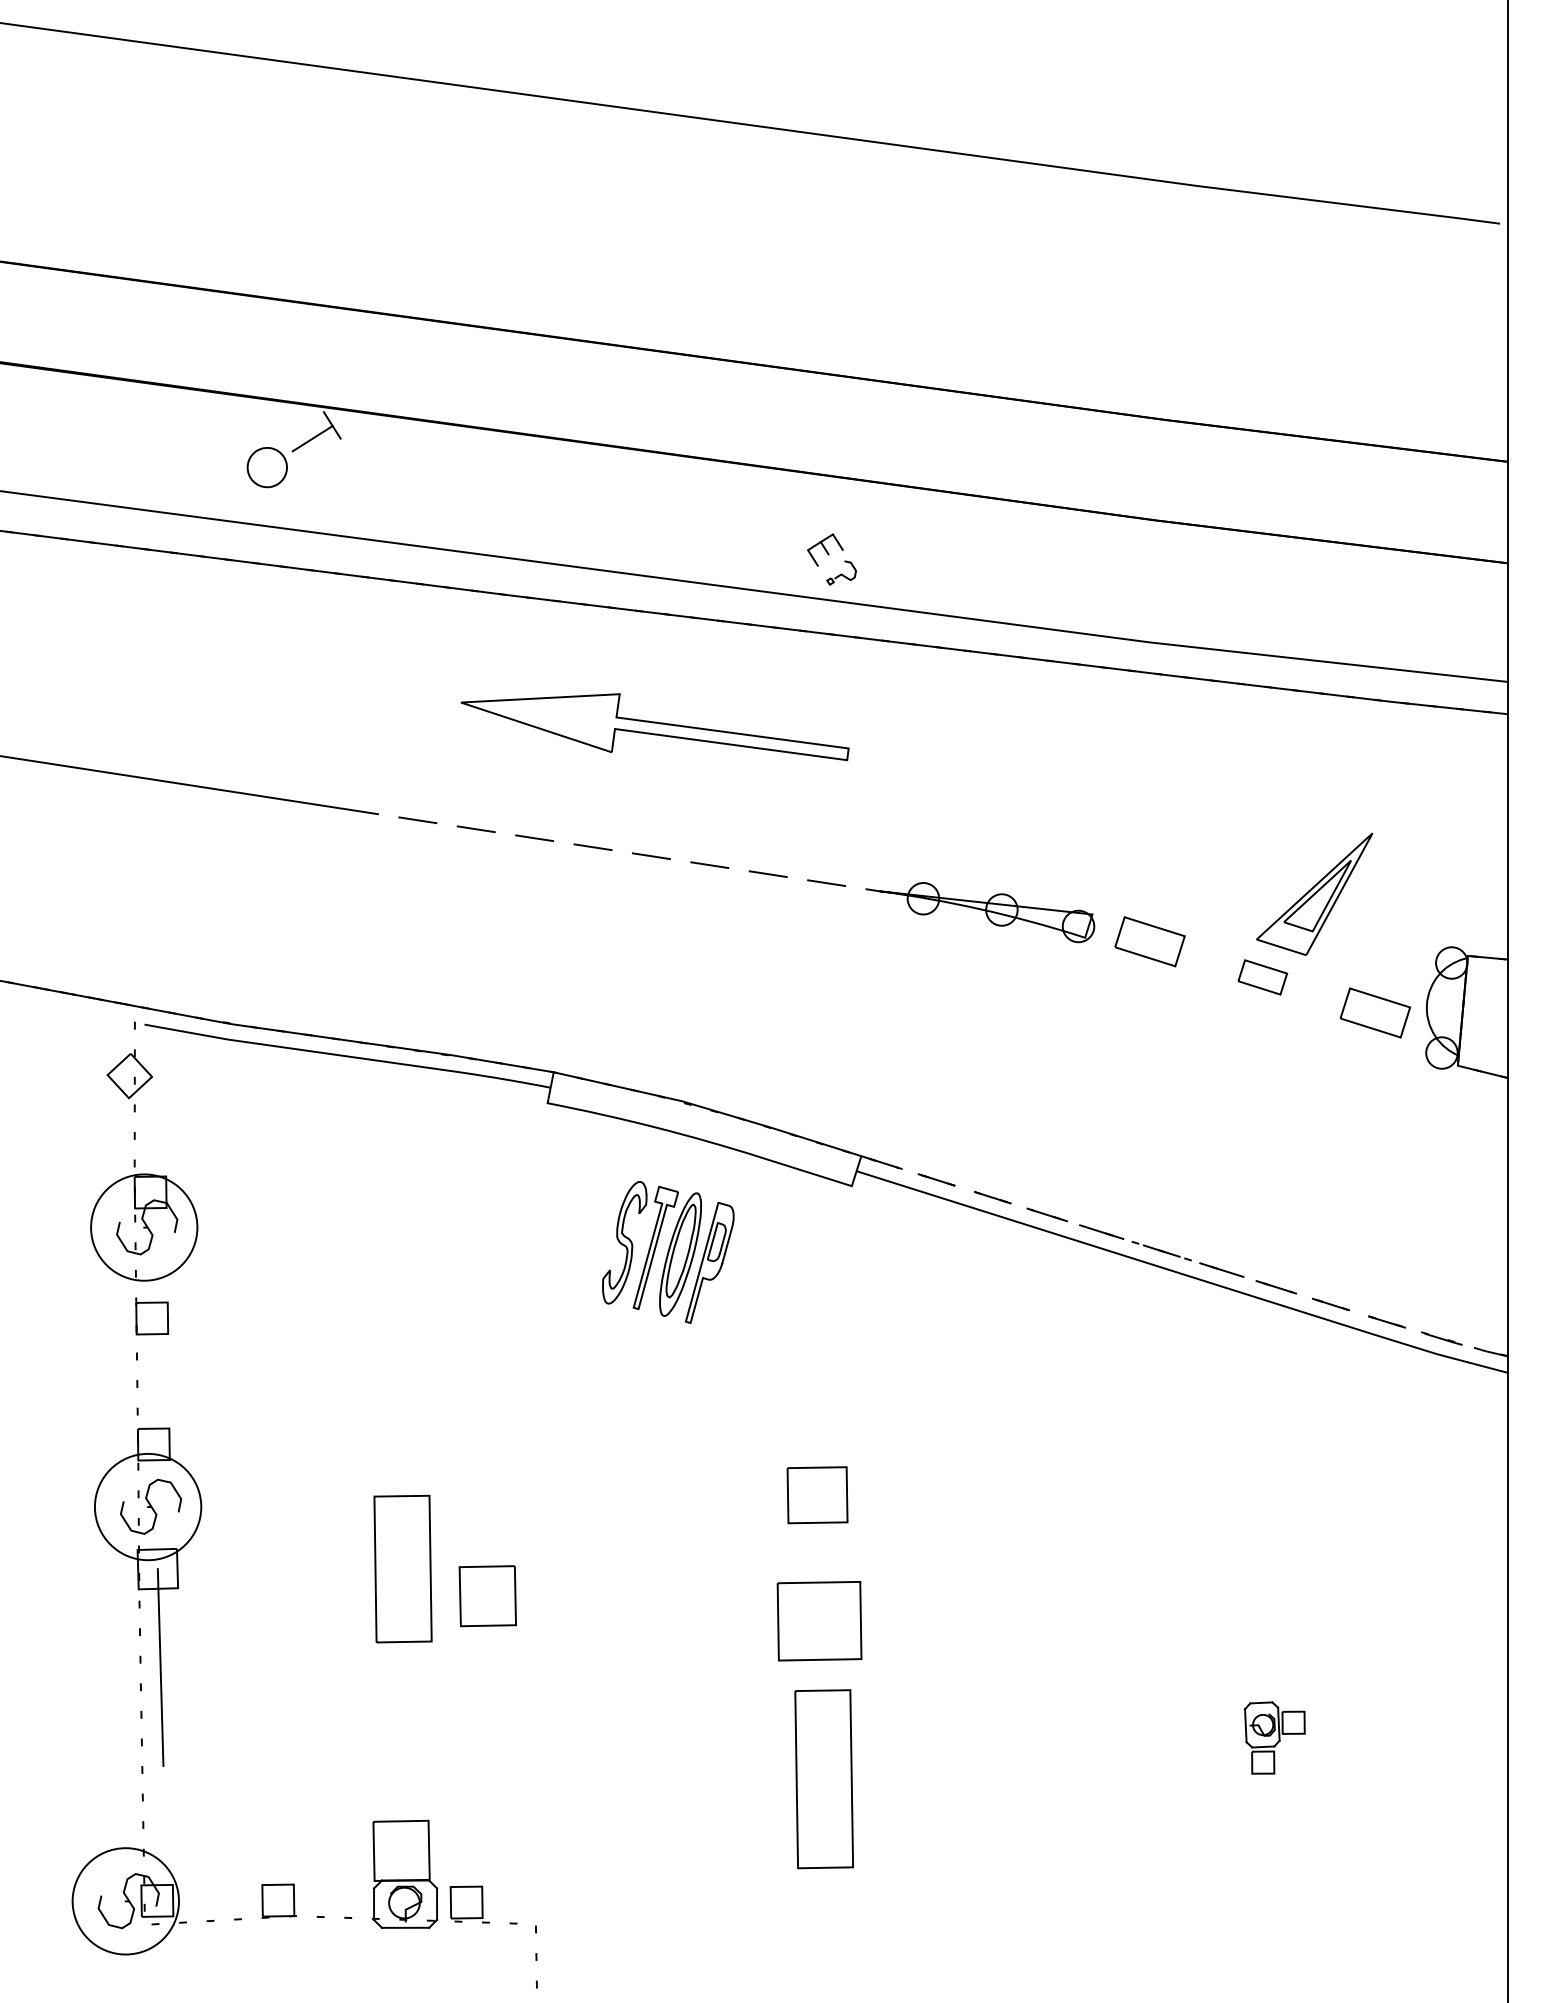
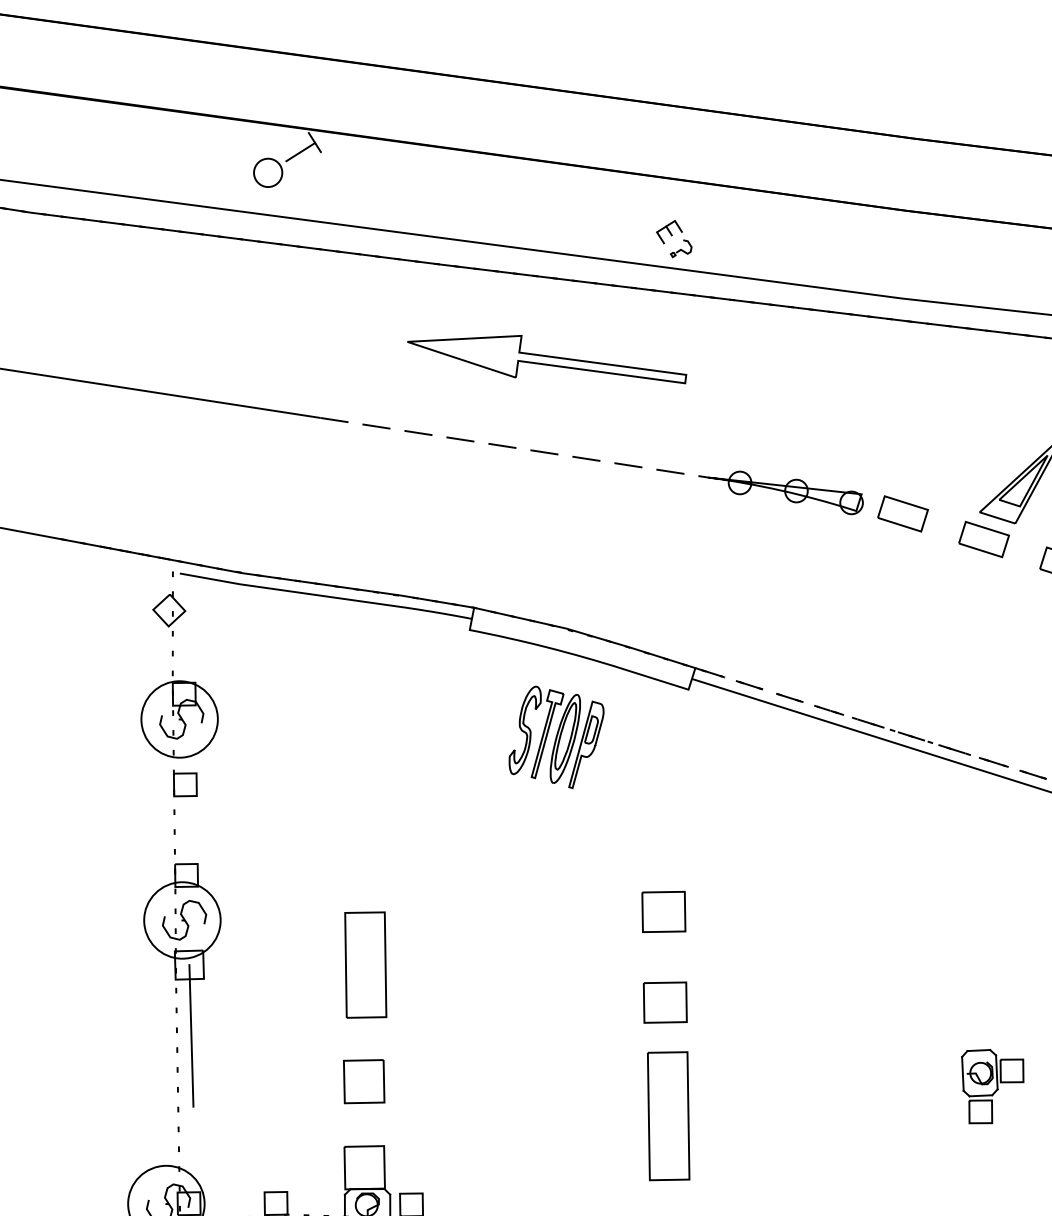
part: (1262, 977) -> (983, 539), size x1.43
part: (487, 1596) -> (363, 1081), moved
part: (819, 1621) -> (665, 1002), size x0.71
part: (1274, 1737) -> (992, 1086), size x1.43

